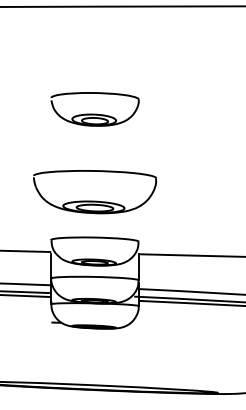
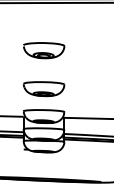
part: (93, 193) -> (43, 89), size x0.71

